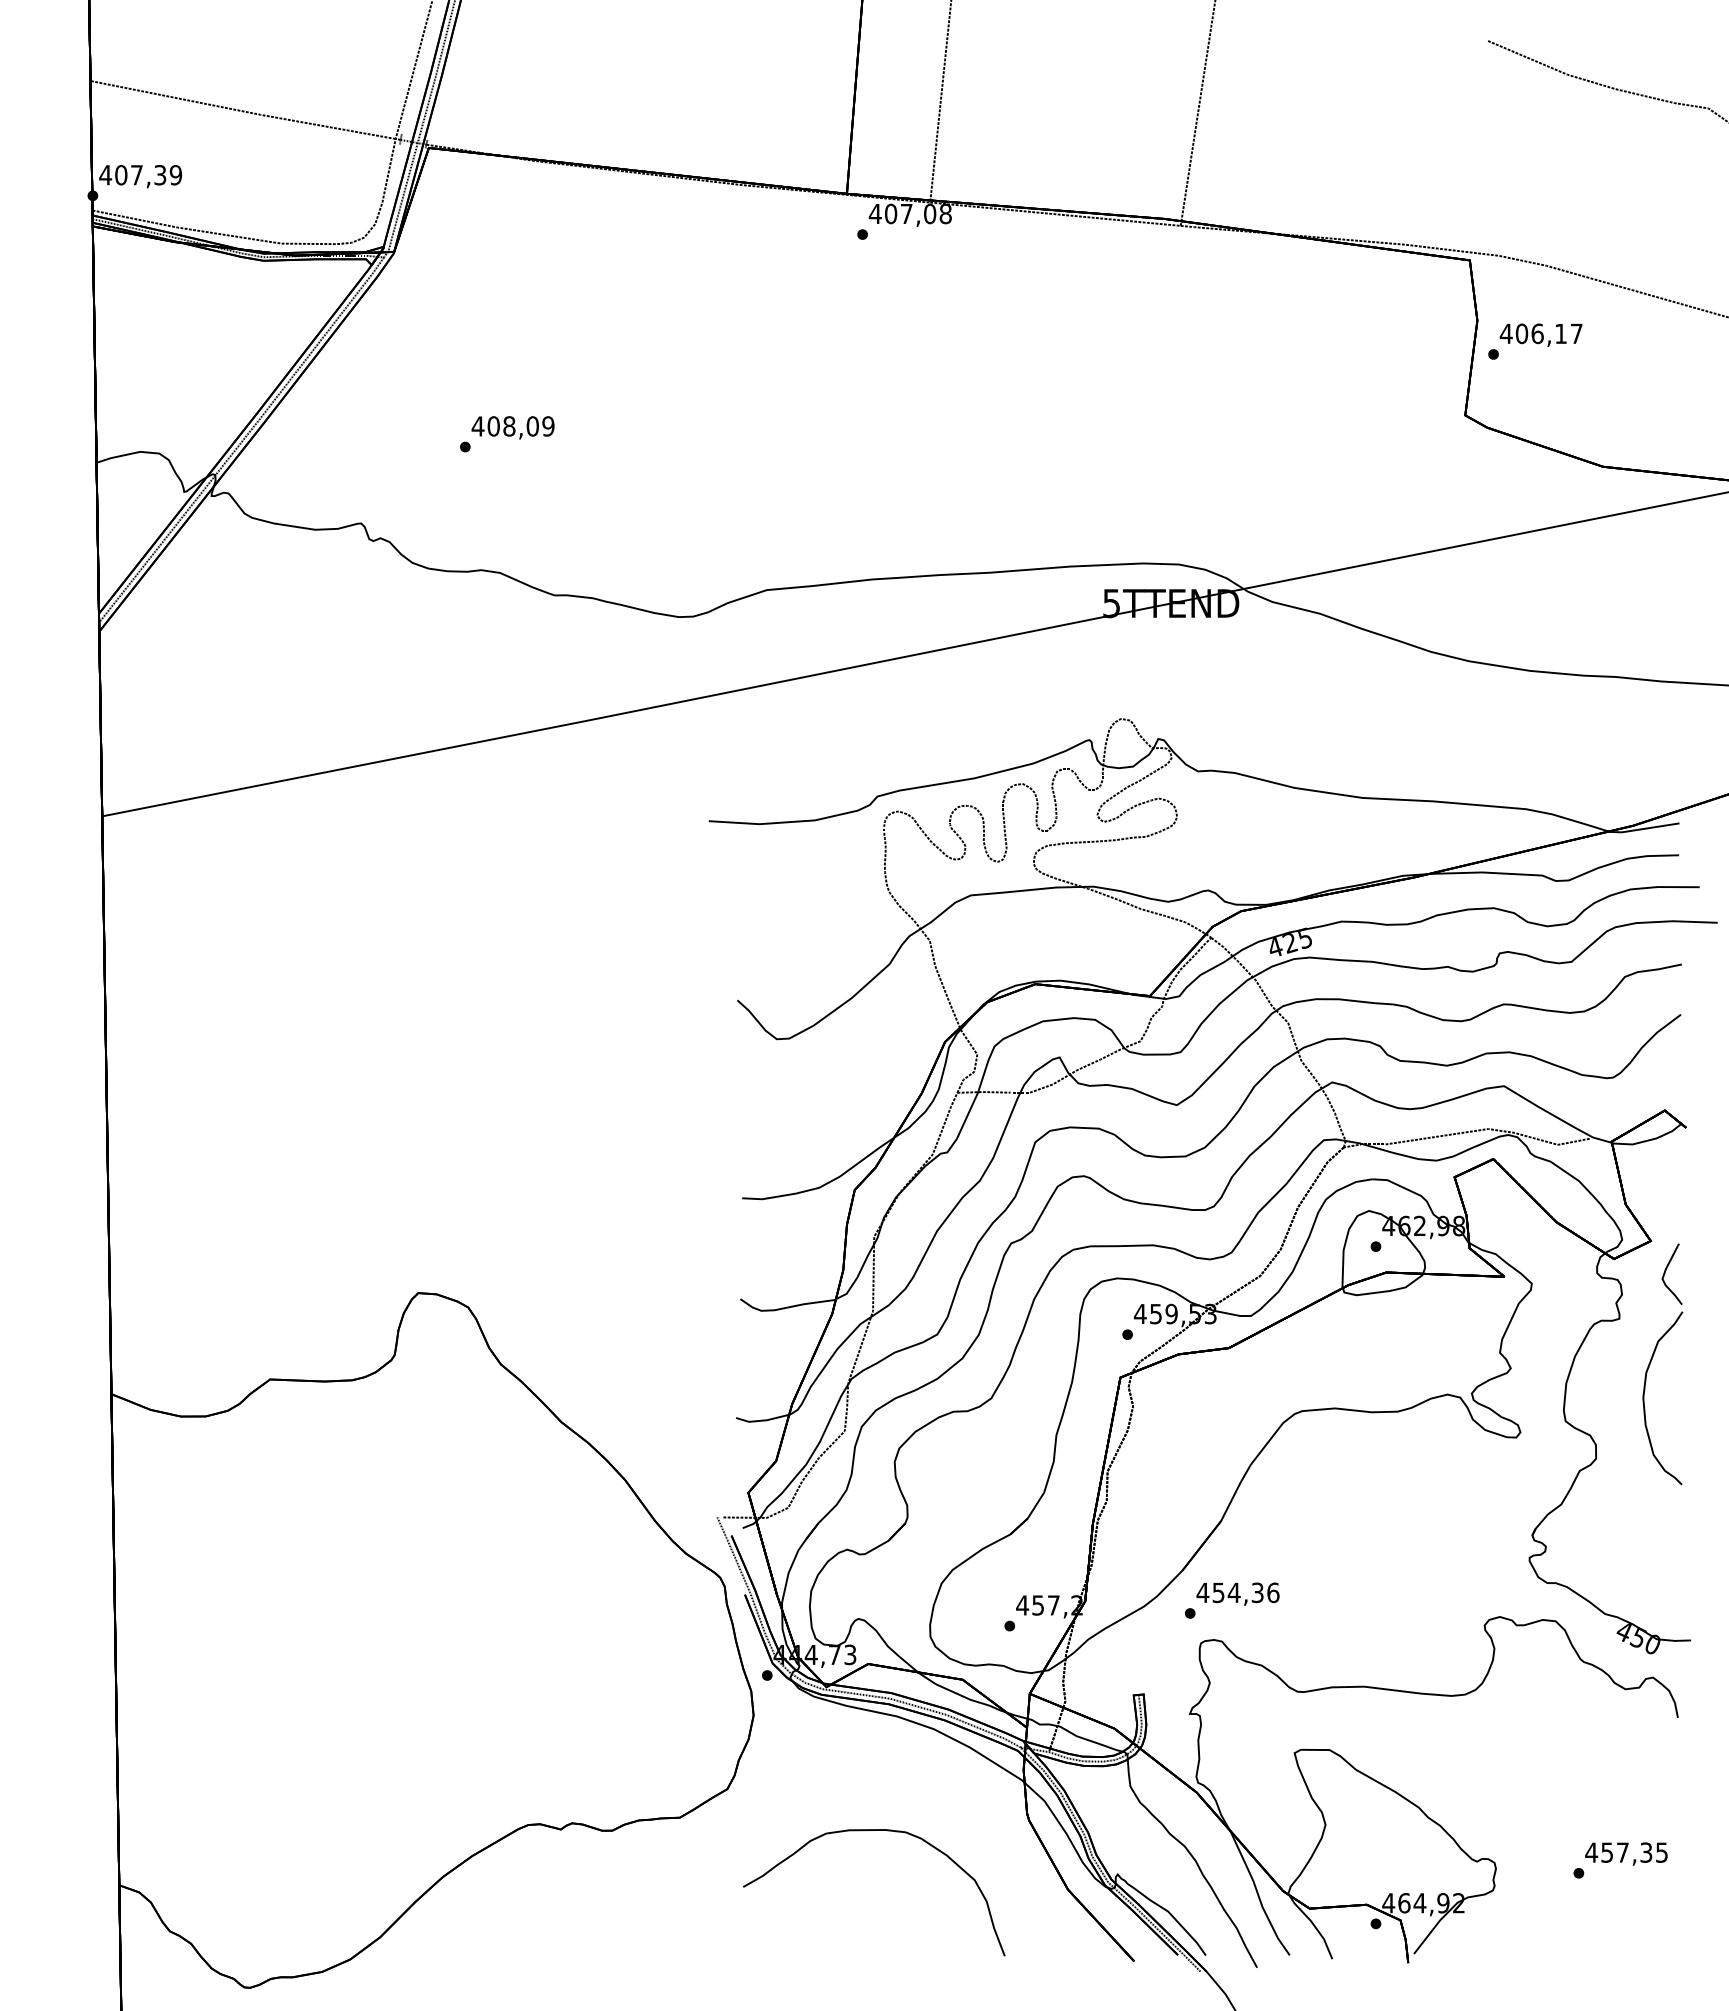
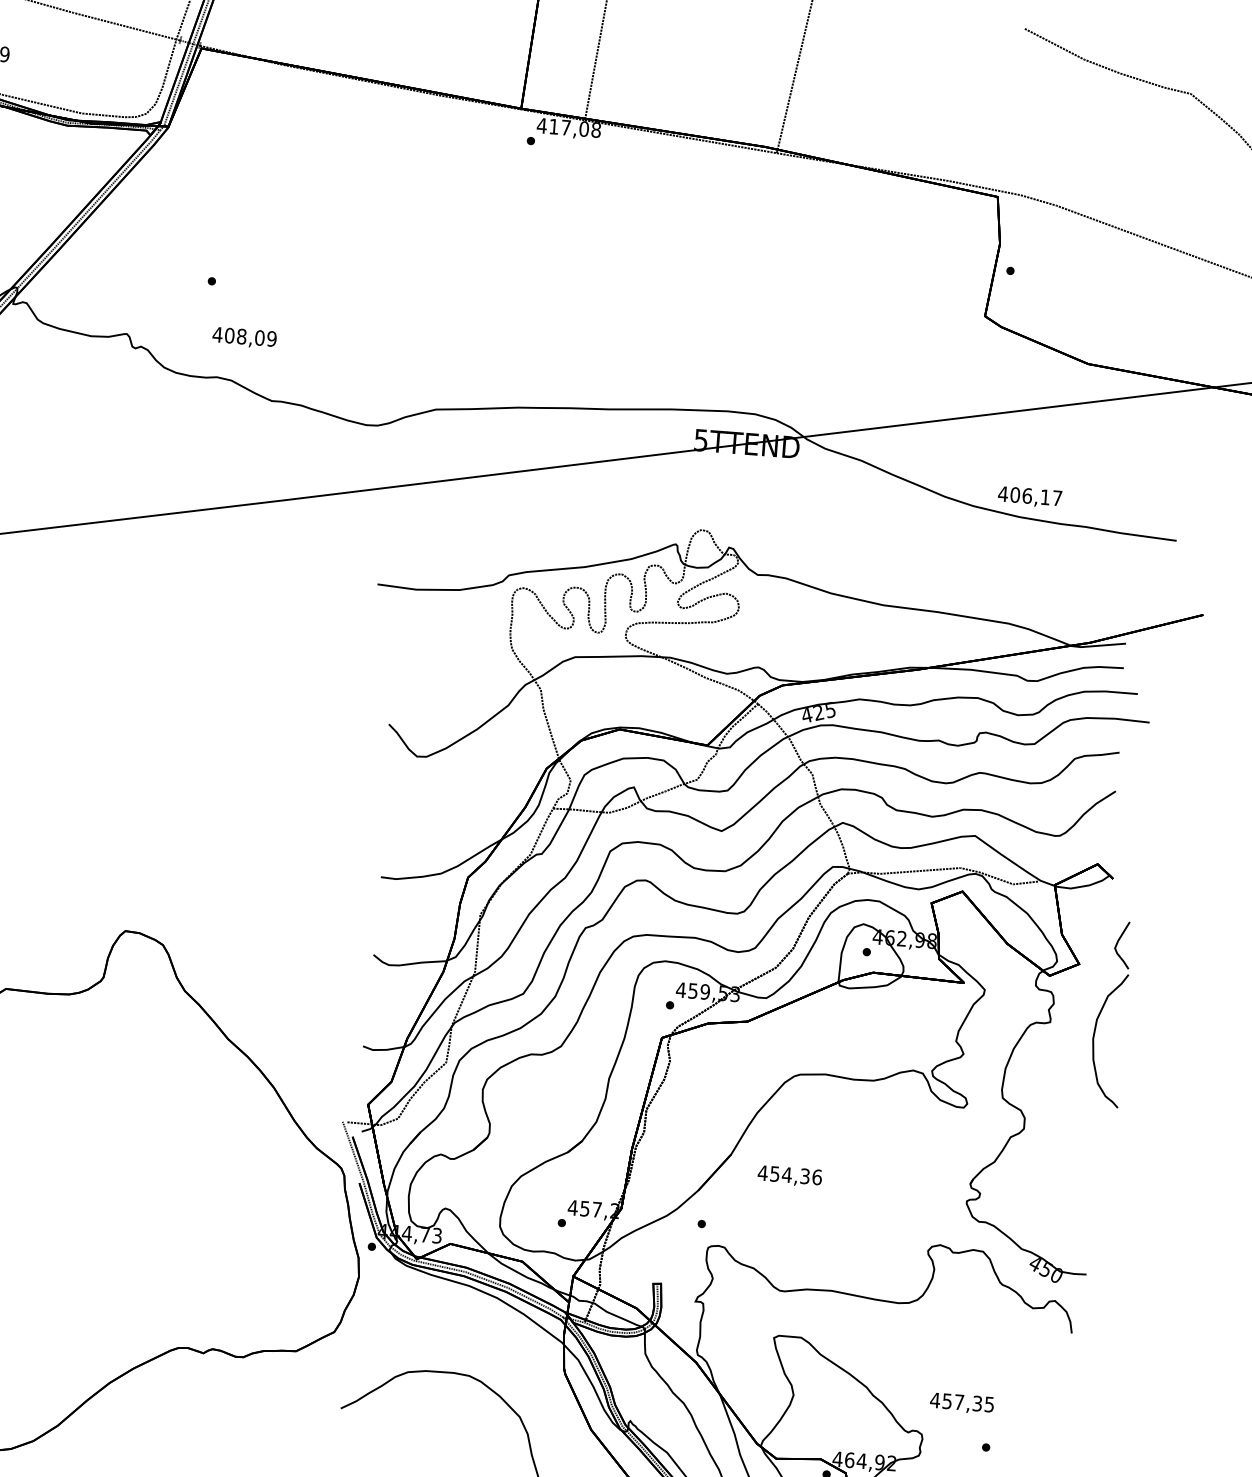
text: (891, 213) -> (554, 126), 407,08 -> 417,08
text: (1540, 334) -> (1029, 496), moved
text: (512, 427) -> (244, 337), moved
part: (1652, 1359) -> (1102, 1009), moved
text: (1237, 1593) -> (789, 1175), moved
text: (1626, 1853) -> (962, 1403), moved

